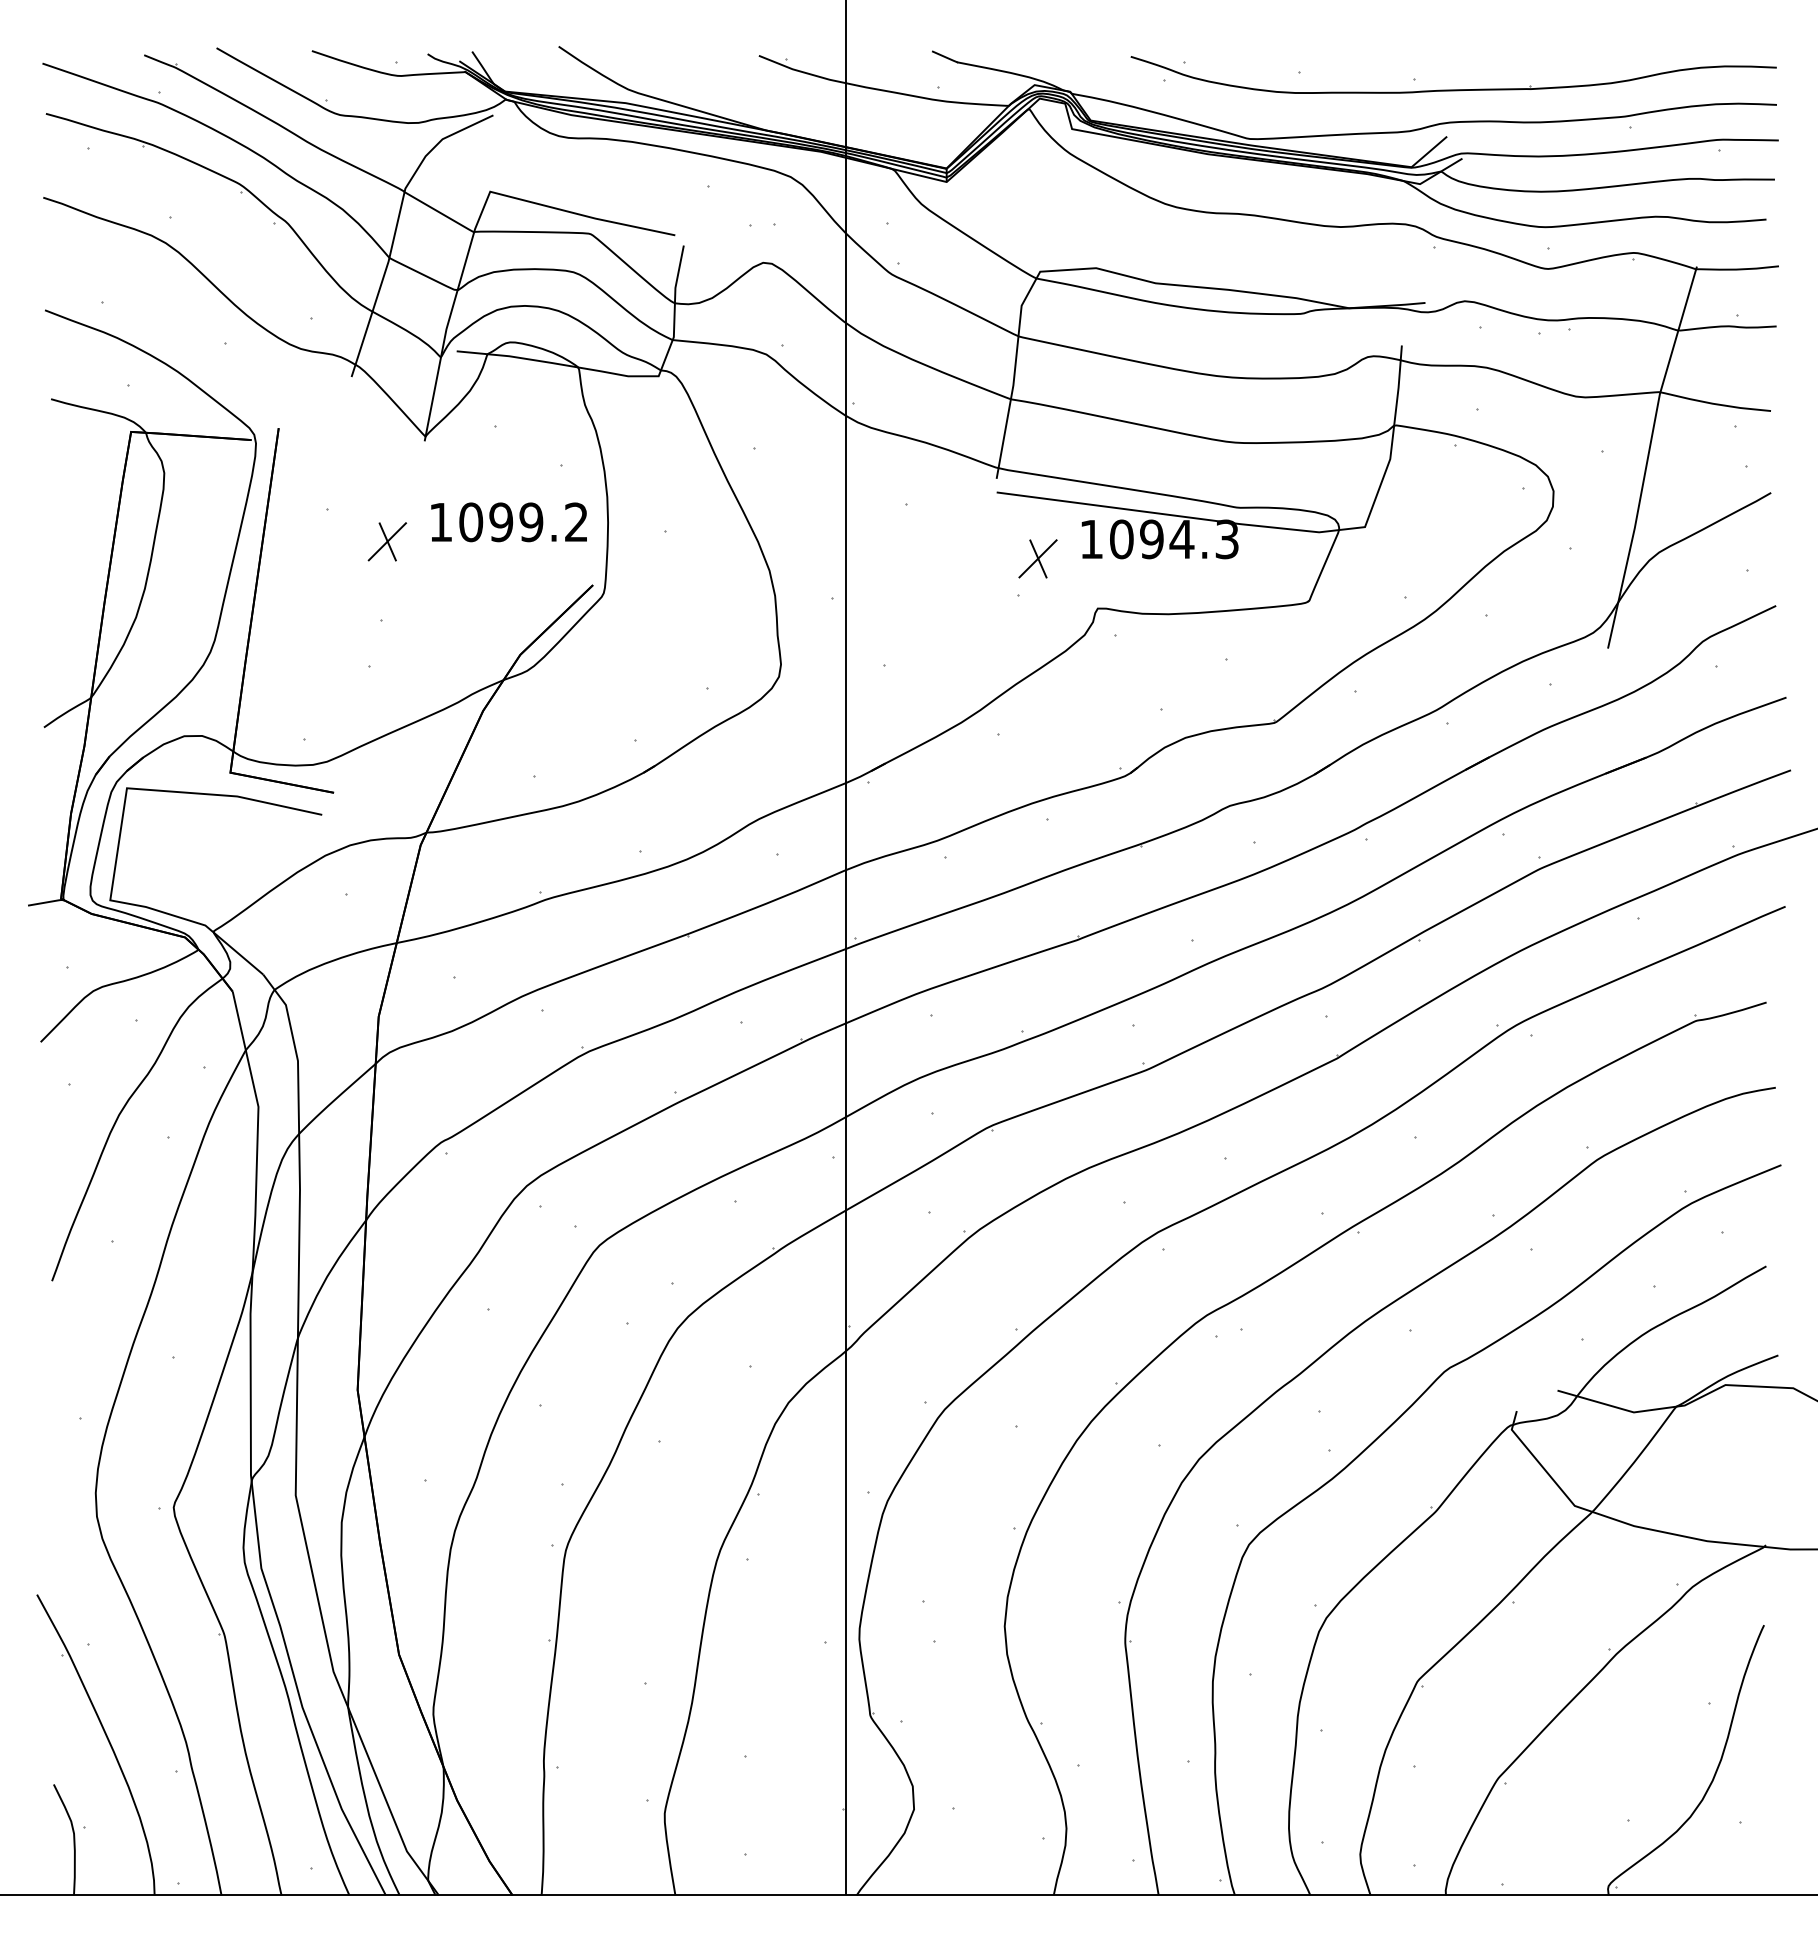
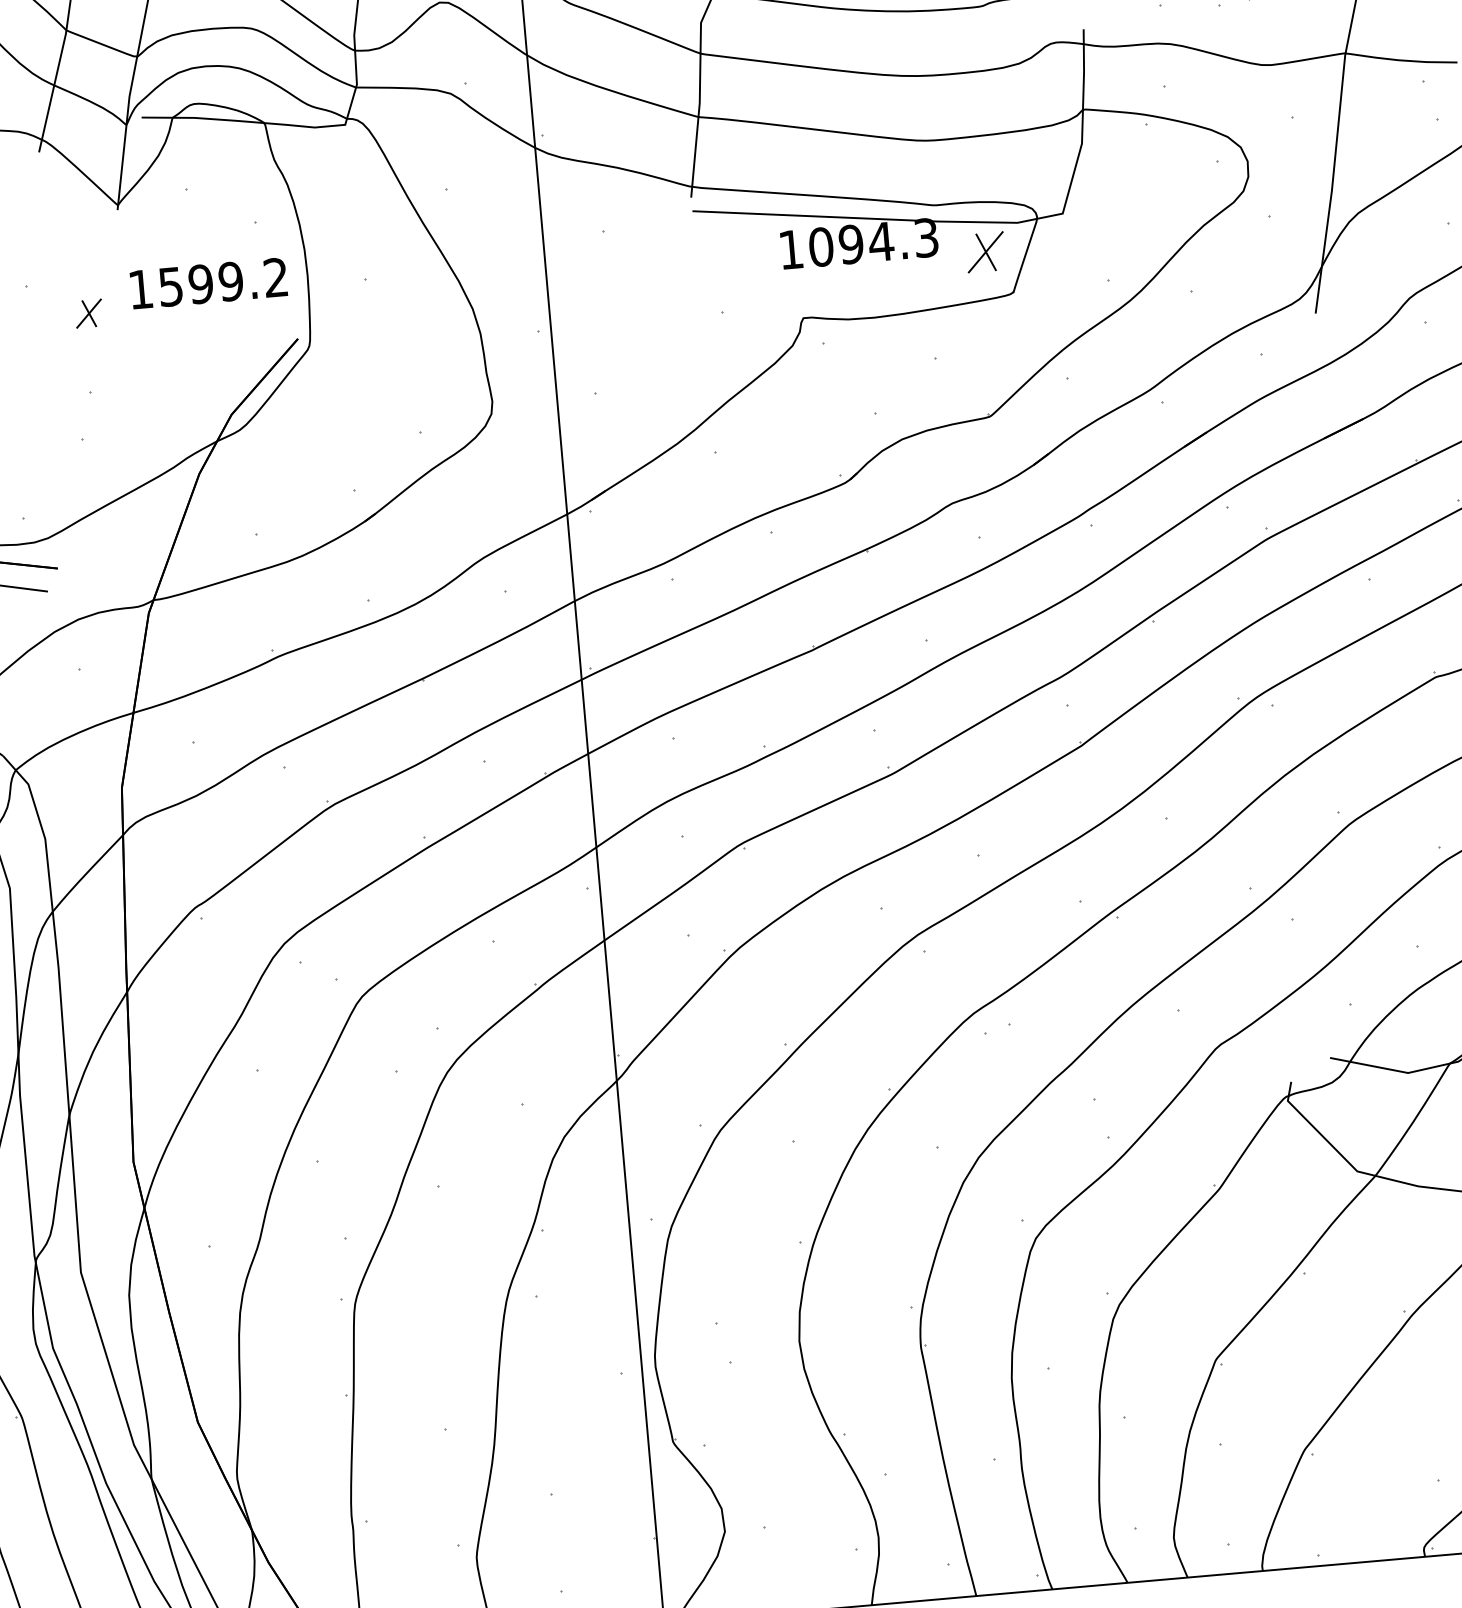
text: (471, 522) -> (171, 286), 1099.2 -> 1599.2
part: (386, 541) -> (88, 313), size x0.7
part: (1037, 558) -> (985, 251), moved

